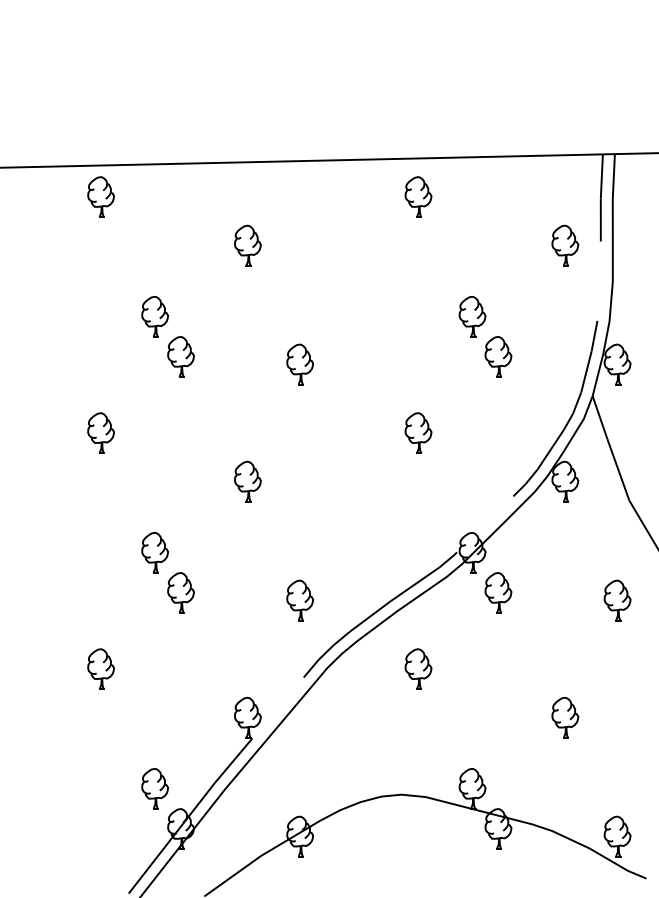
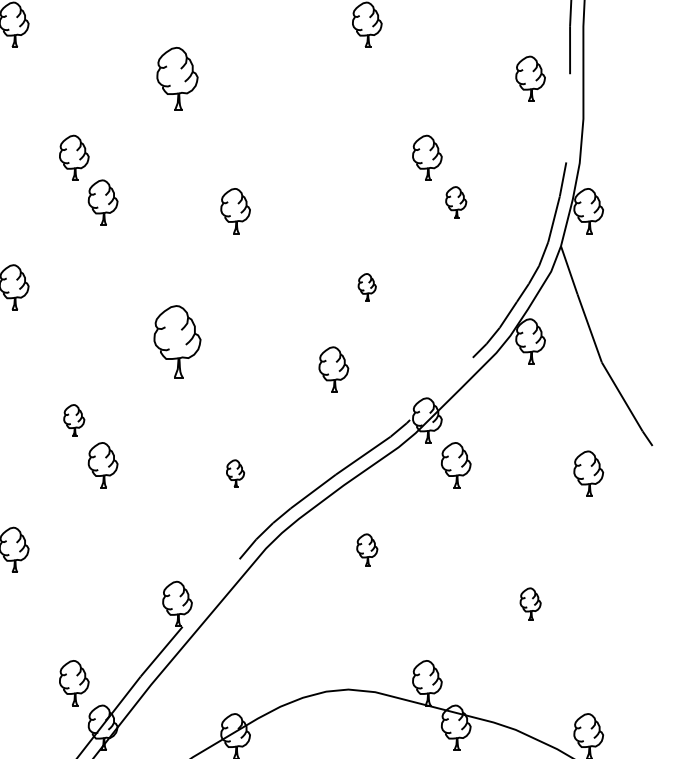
part: (247, 245) -> (177, 78), size x1.4
part: (498, 356) -> (456, 202), size x0.7
part: (418, 432) -> (367, 286), size x0.6
part: (247, 481) -> (177, 341), size x1.6
part: (388, 506) -> (333, 368), added
part: (154, 552) -> (73, 420), size x0.7
part: (299, 600) -> (234, 473), size x0.6
part: (418, 668) -> (367, 549), size x0.7
part: (565, 717) -> (530, 603), size x0.7

